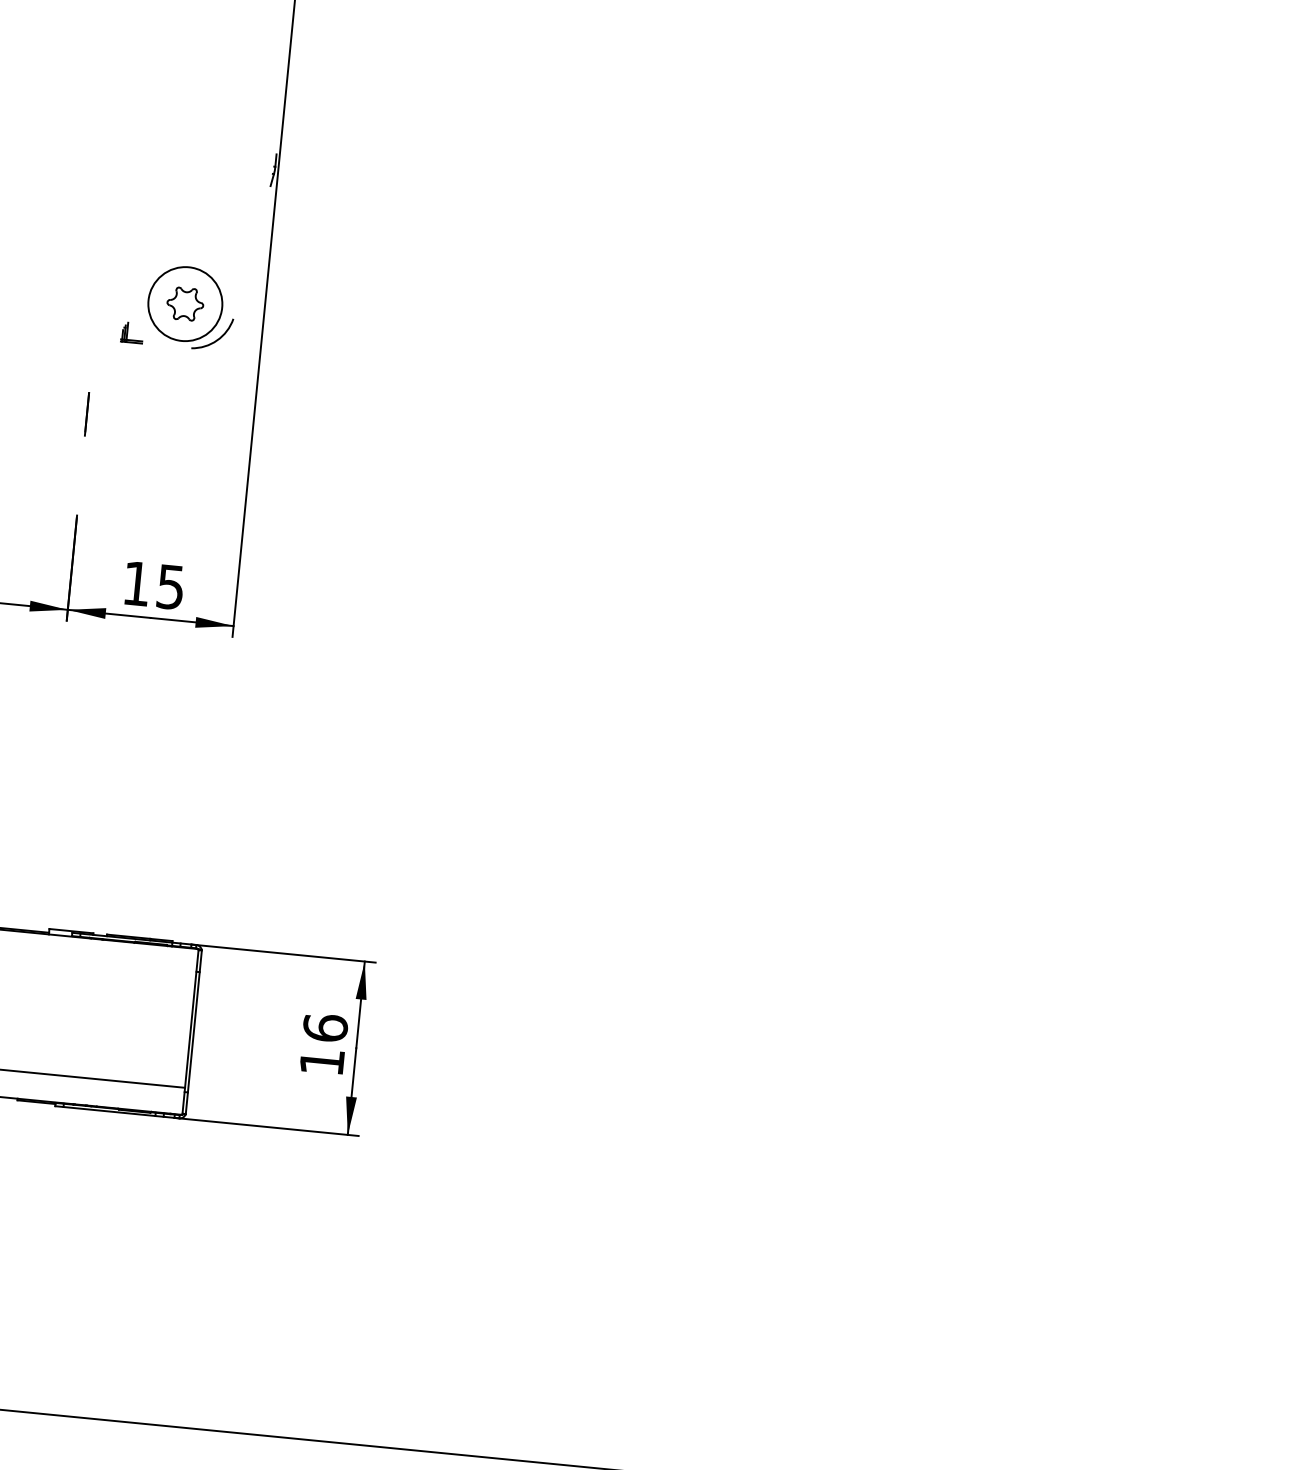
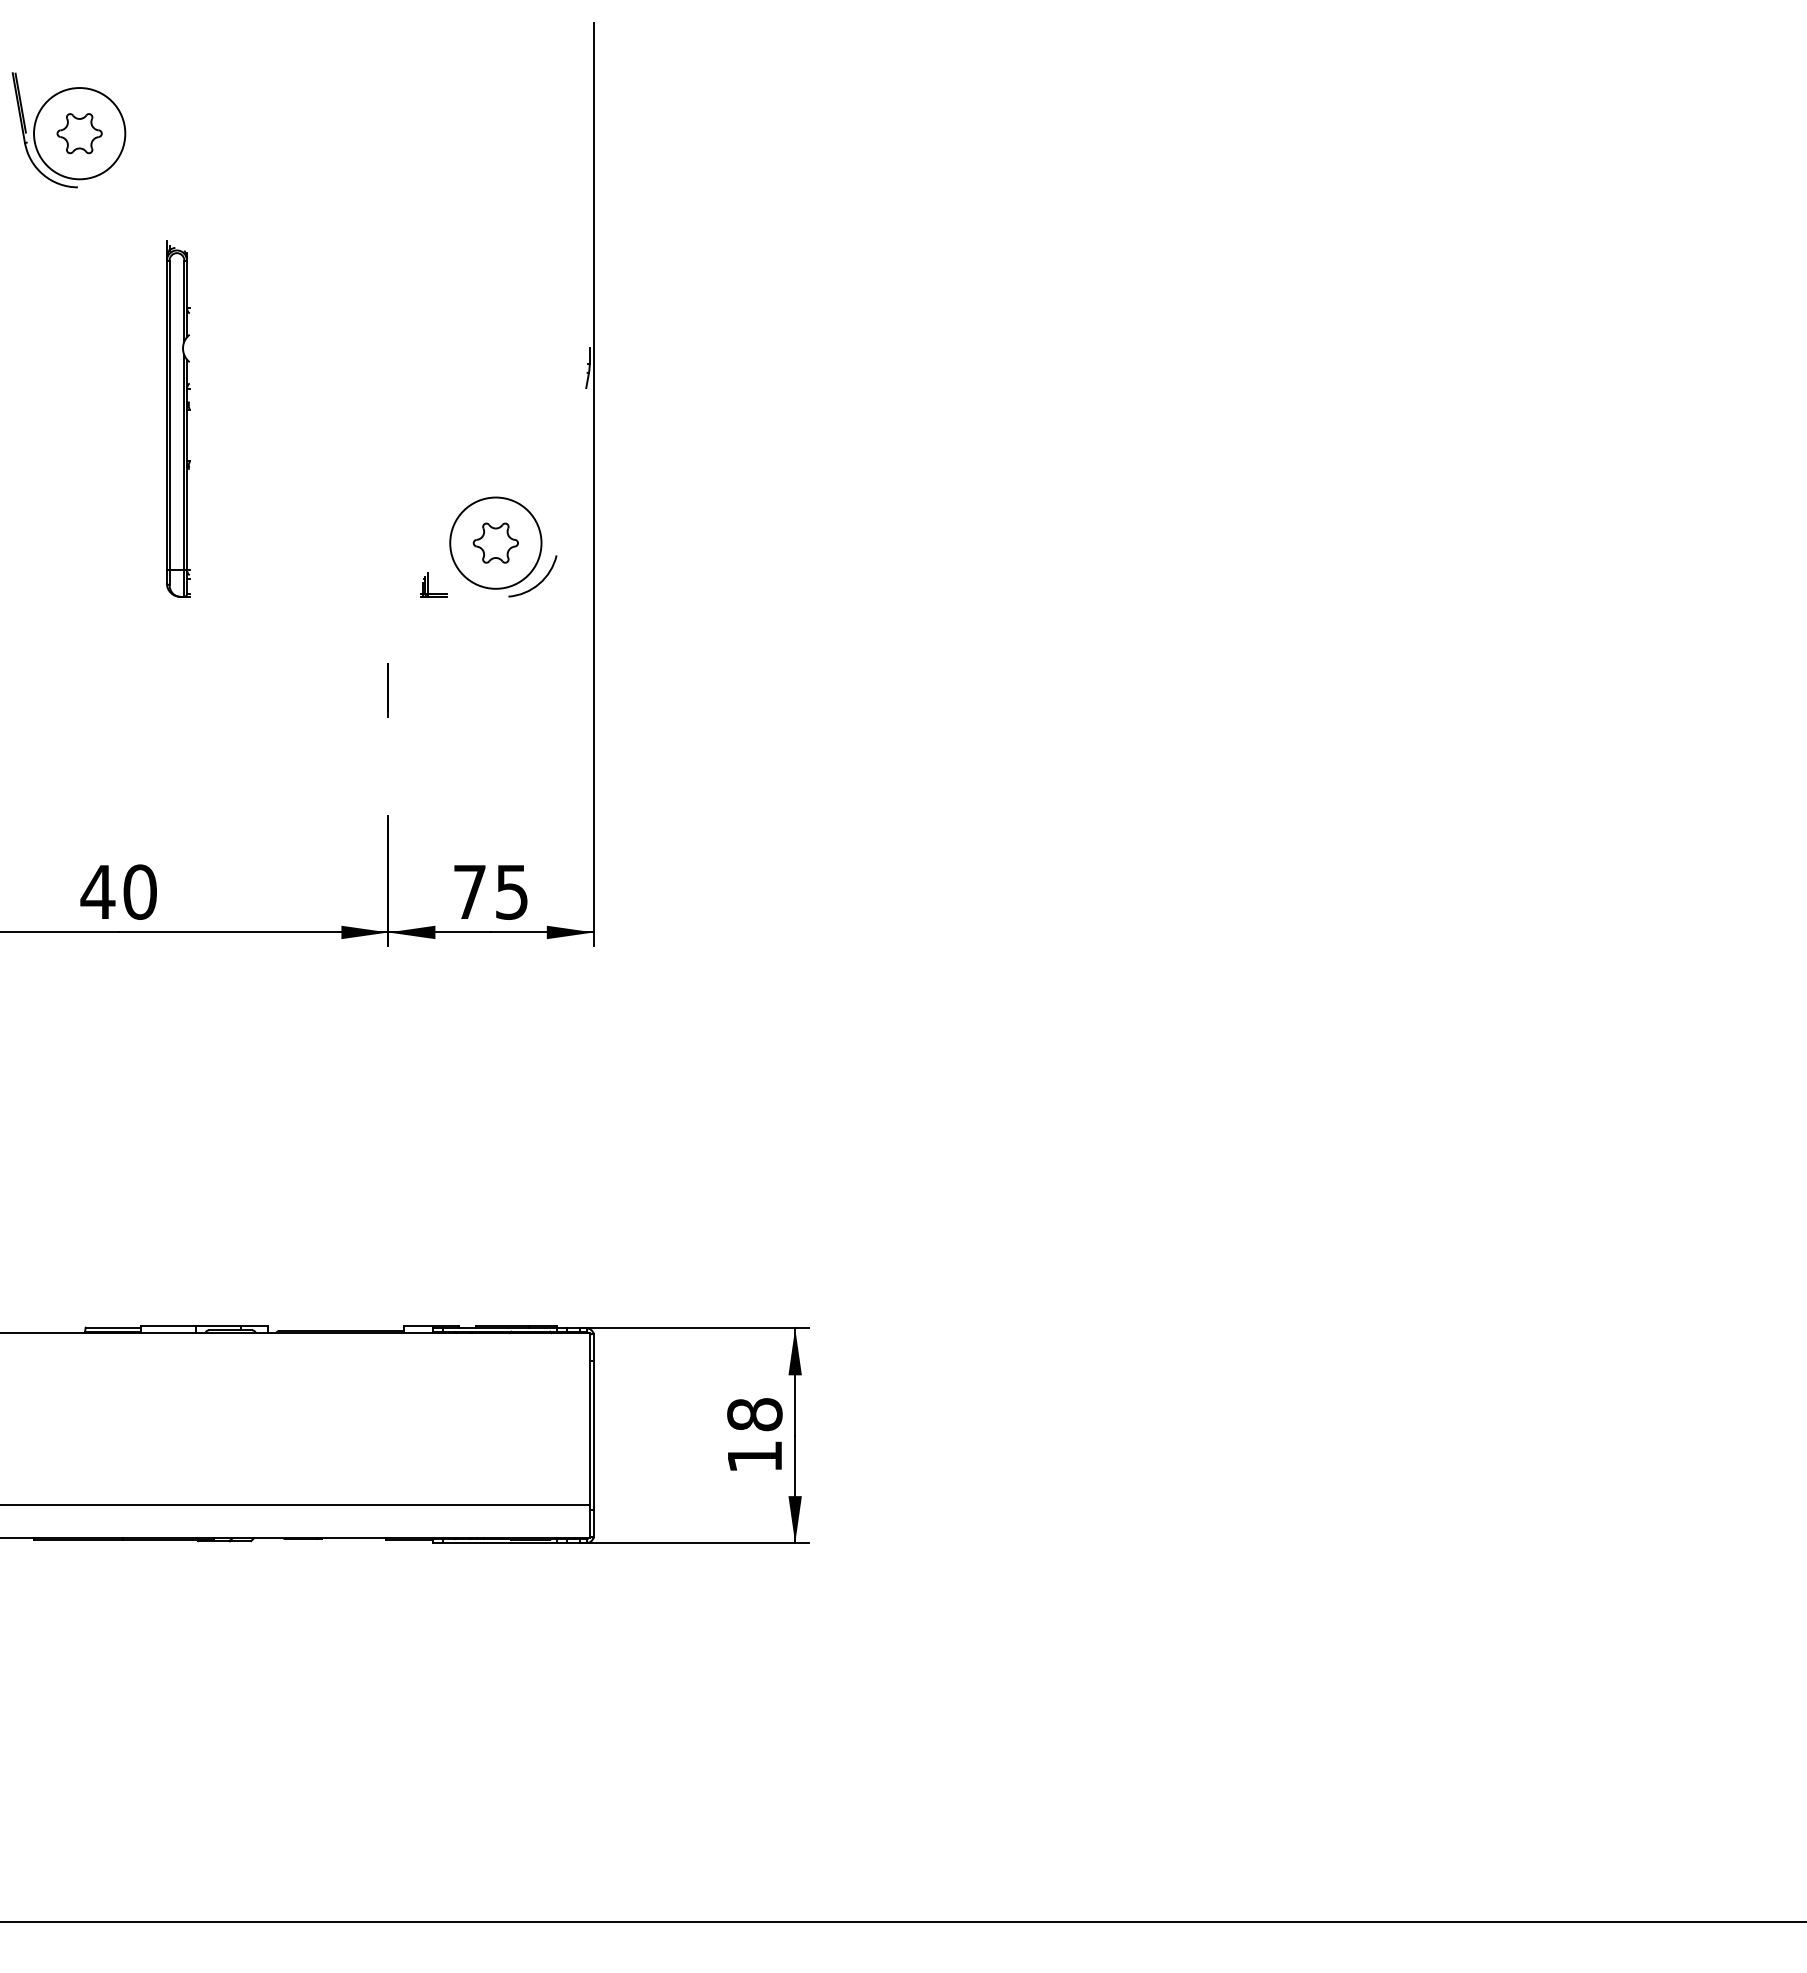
text: (136, 583) -> (469, 891), 15 -> 75
text: (325, 1027) -> (754, 1414), 16 -> 18

